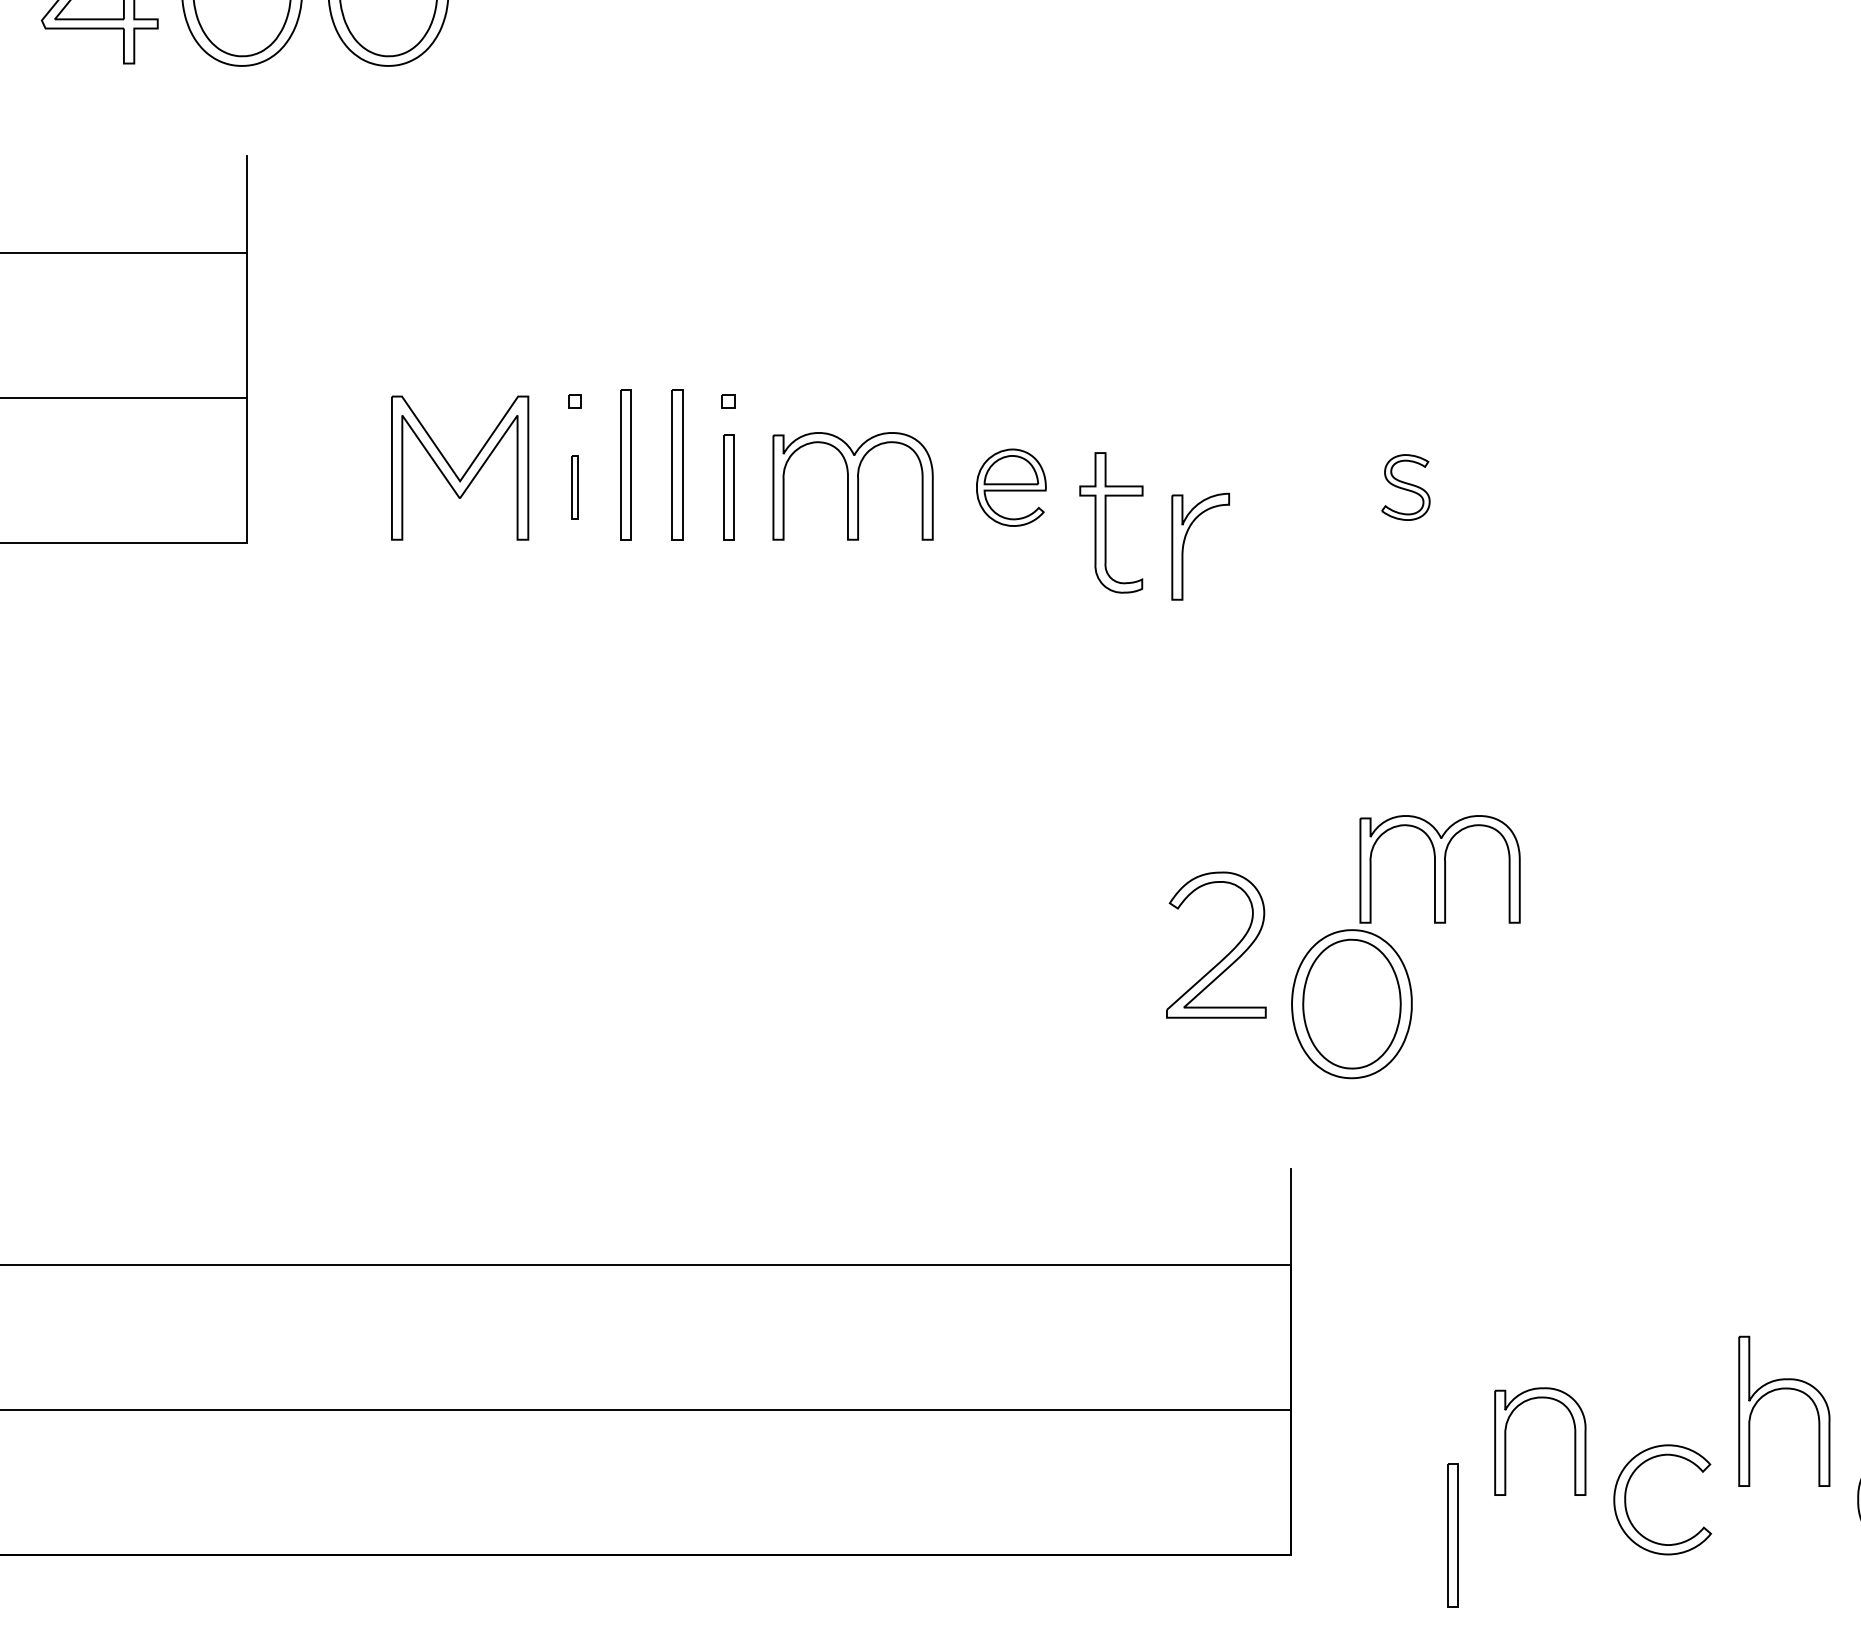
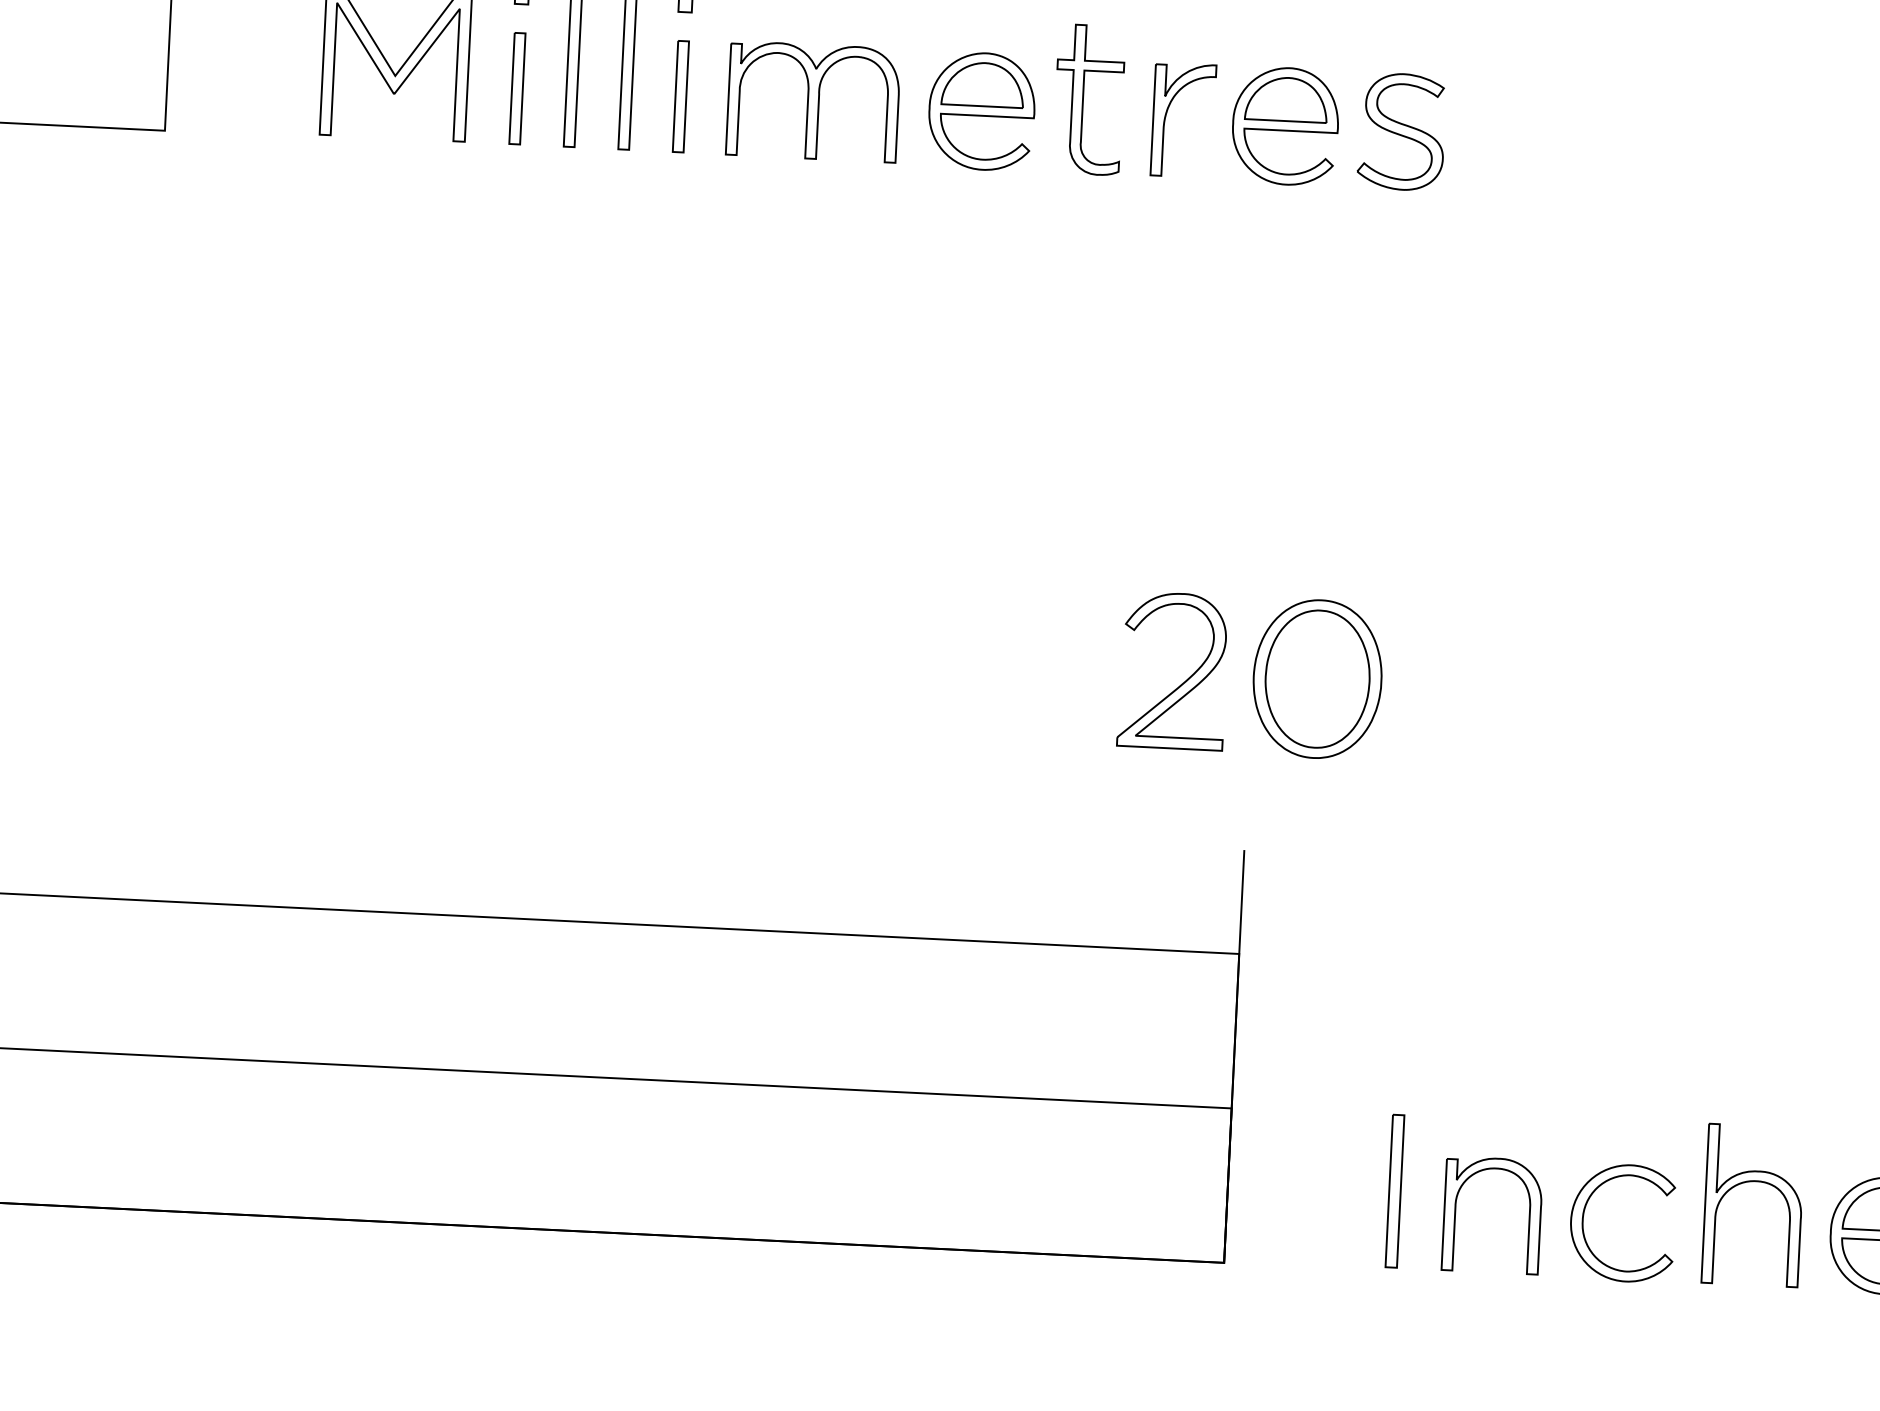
part: (574, 487) -> (516, 88), size x1.67
part: (1011, 487) -> (982, 111), size x1.43
part: (1296, 487) -> (1285, 126), added
part: (1405, 487) -> (1401, 131), size x1.67
part: (1111, 522) -> (1089, 99), moved
part: (1184, 545) -> (1166, 118), moved
part: (1439, 869) -> (1417, 540), removed
part: (1225, 955) -> (1182, 682), moved
part: (1778, 1390) -> (1748, 1182), moved
part: (1506, 1441) -> (1456, 1213), moved
part: (1452, 1535) -> (1394, 1191), moved

